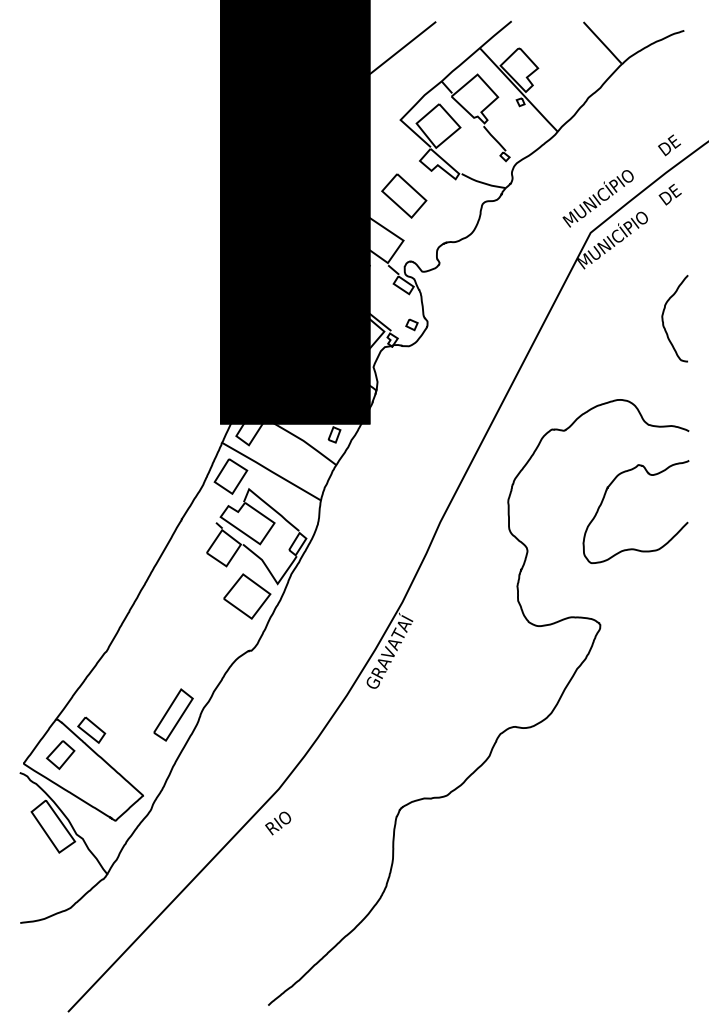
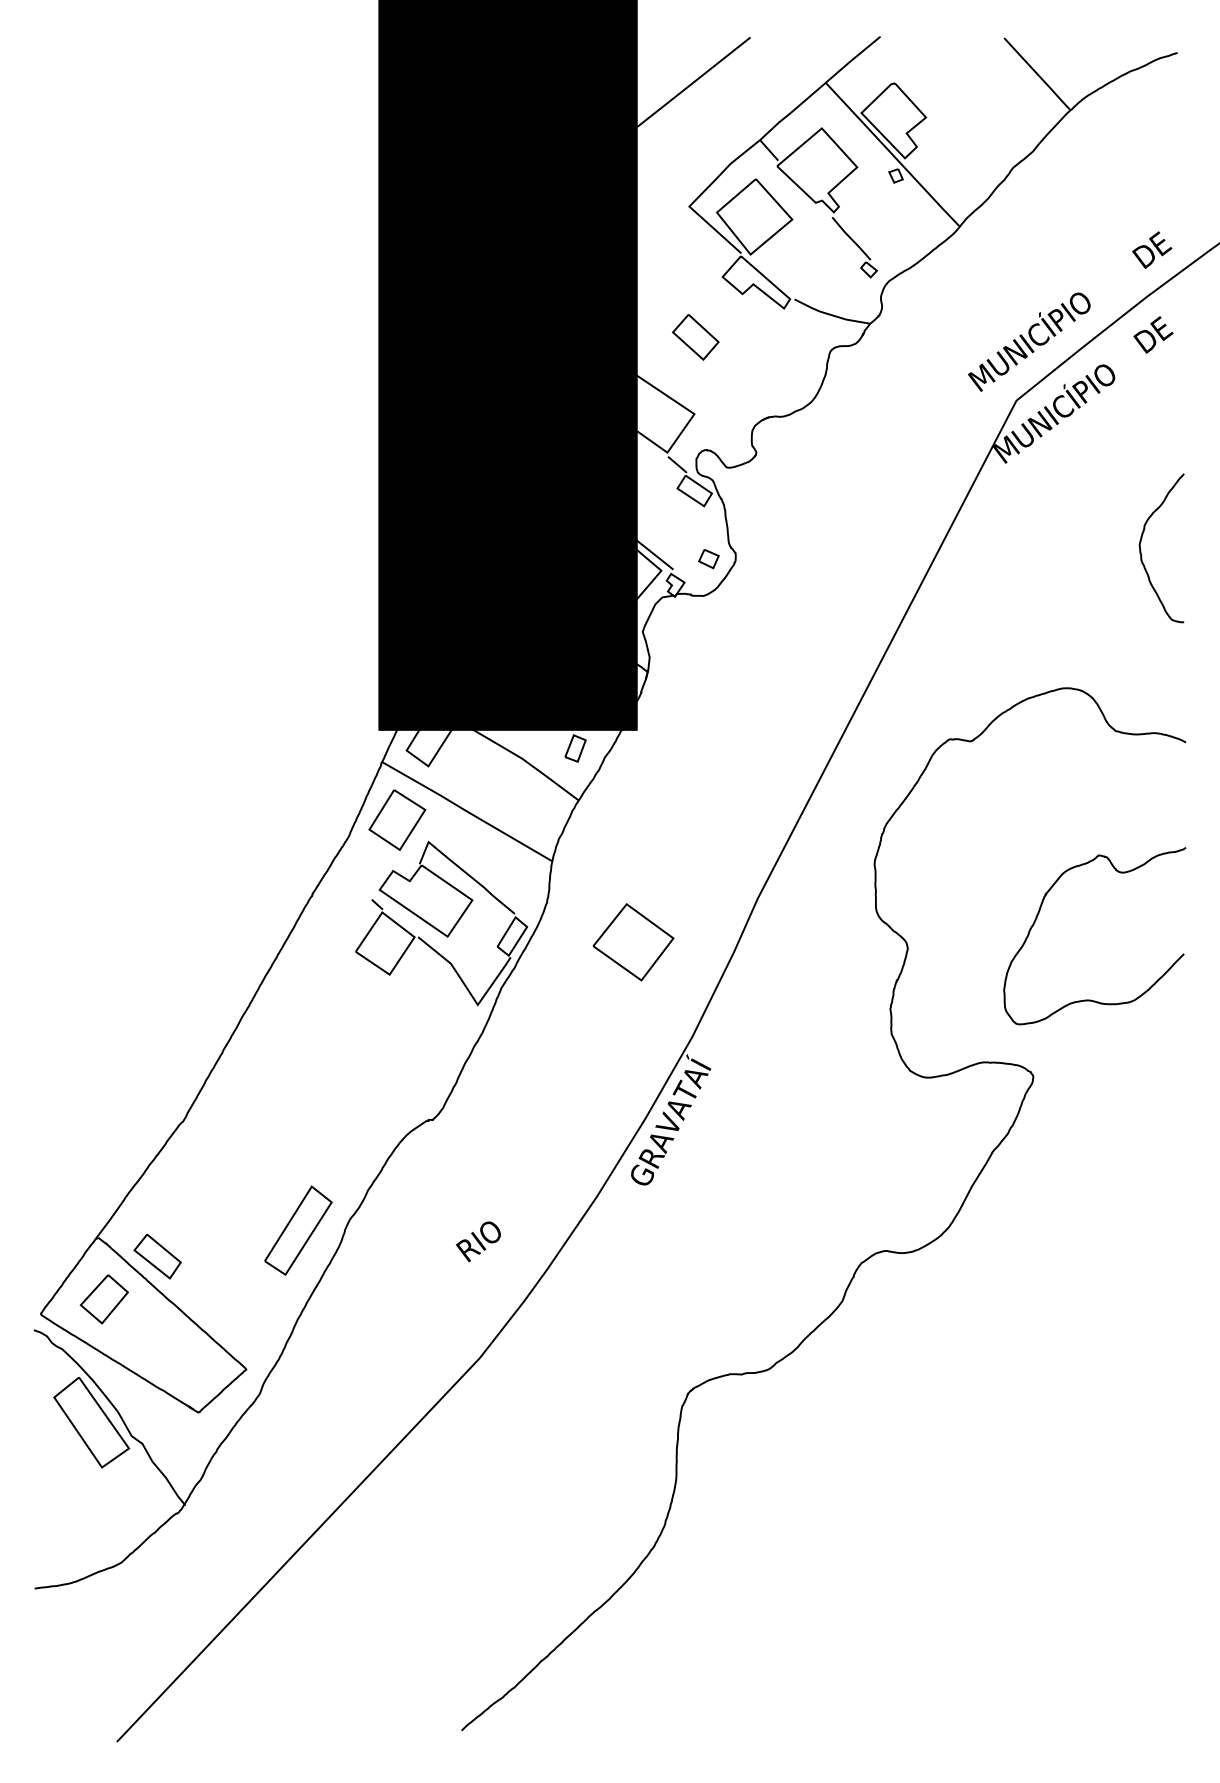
part: (404, 195) -> (696, 336), size x0.6
curve: (603, 501) -> (1038, 918), moved
part: (247, 596) -> (634, 942), moved
text: (278, 823) -> (479, 1241), moved

